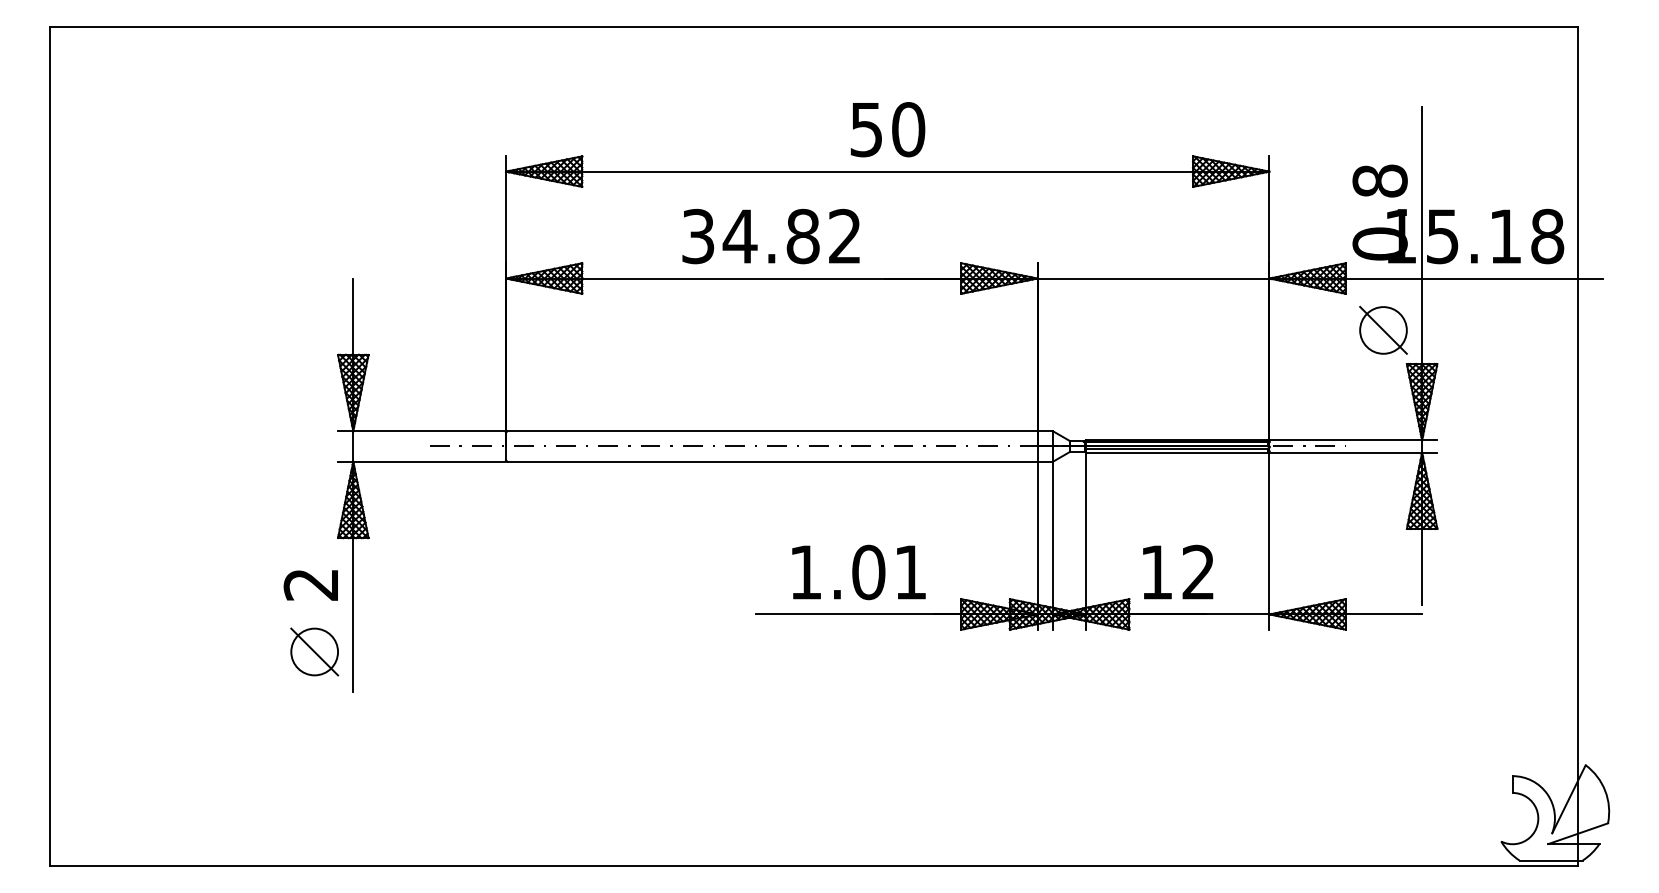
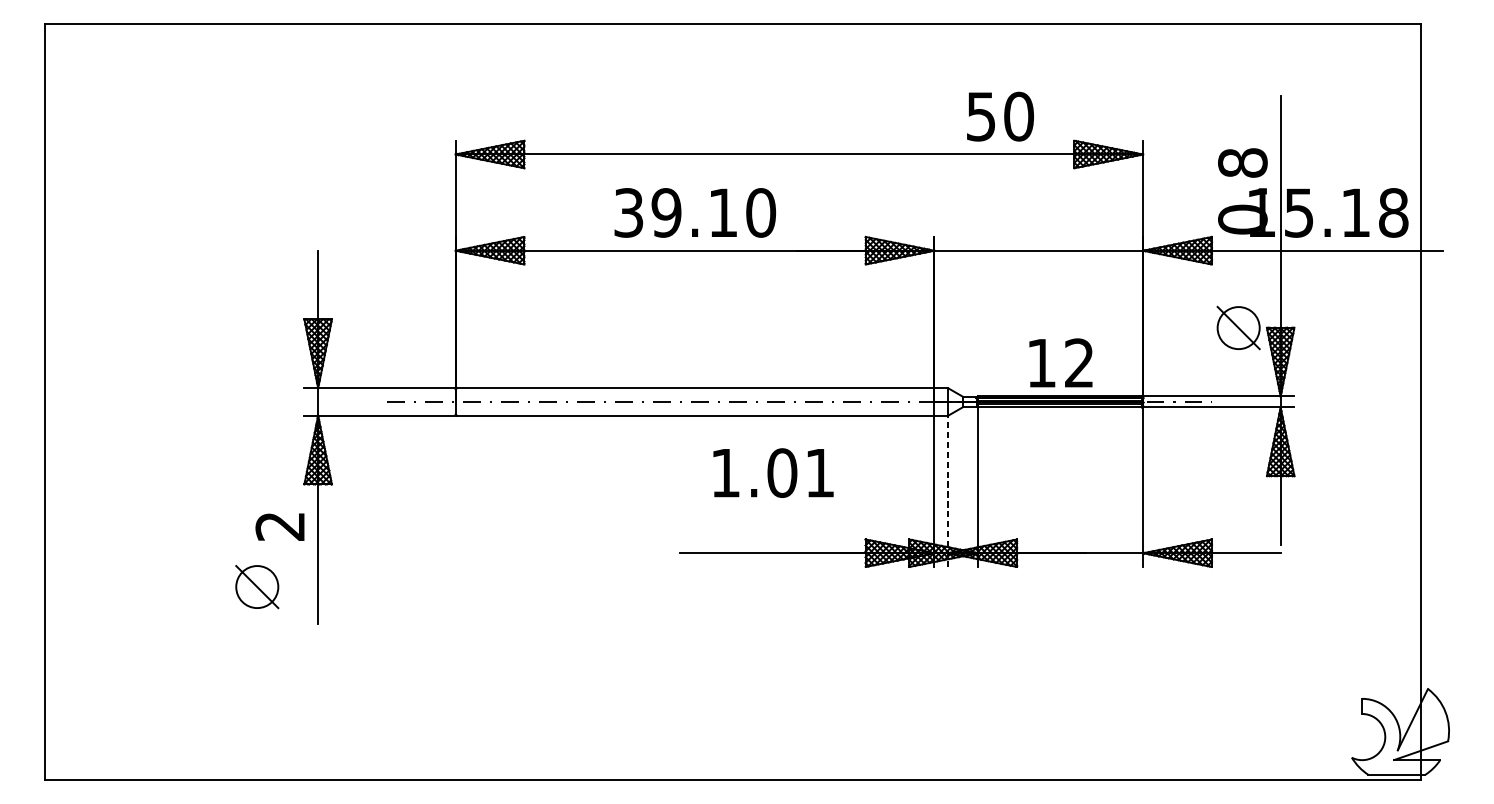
text: (887, 129) -> (1000, 116), moved
text: (791, 236) -> (712, 212), 34.82 -> 39.10
part: (1383, 329) -> (1238, 327), moved
line: (1053, 545) -> (948, 491), solid -> dashed
text: (1178, 571) -> (1061, 362), moved
text: (858, 572) -> (773, 473), moved
part: (314, 651) -> (257, 586), moved

